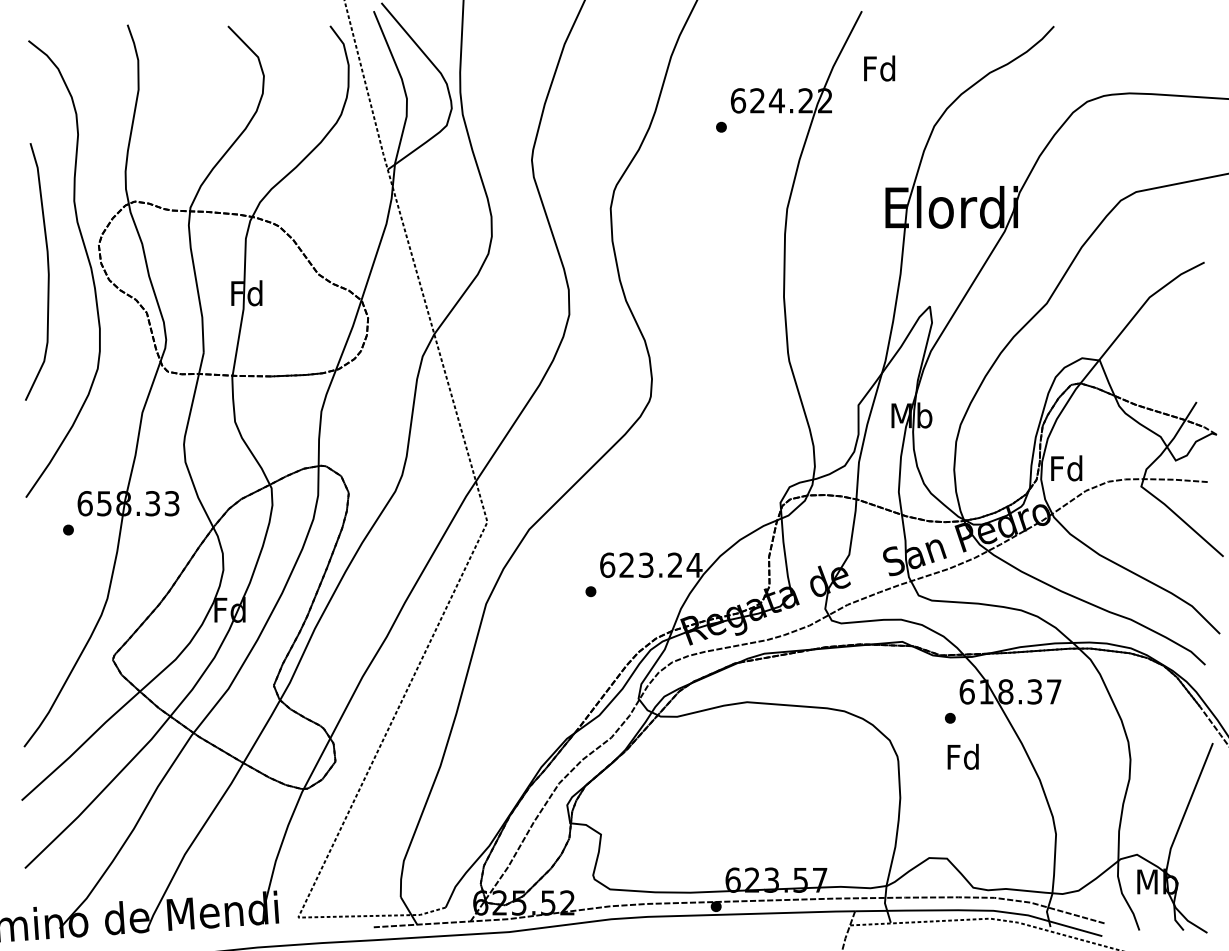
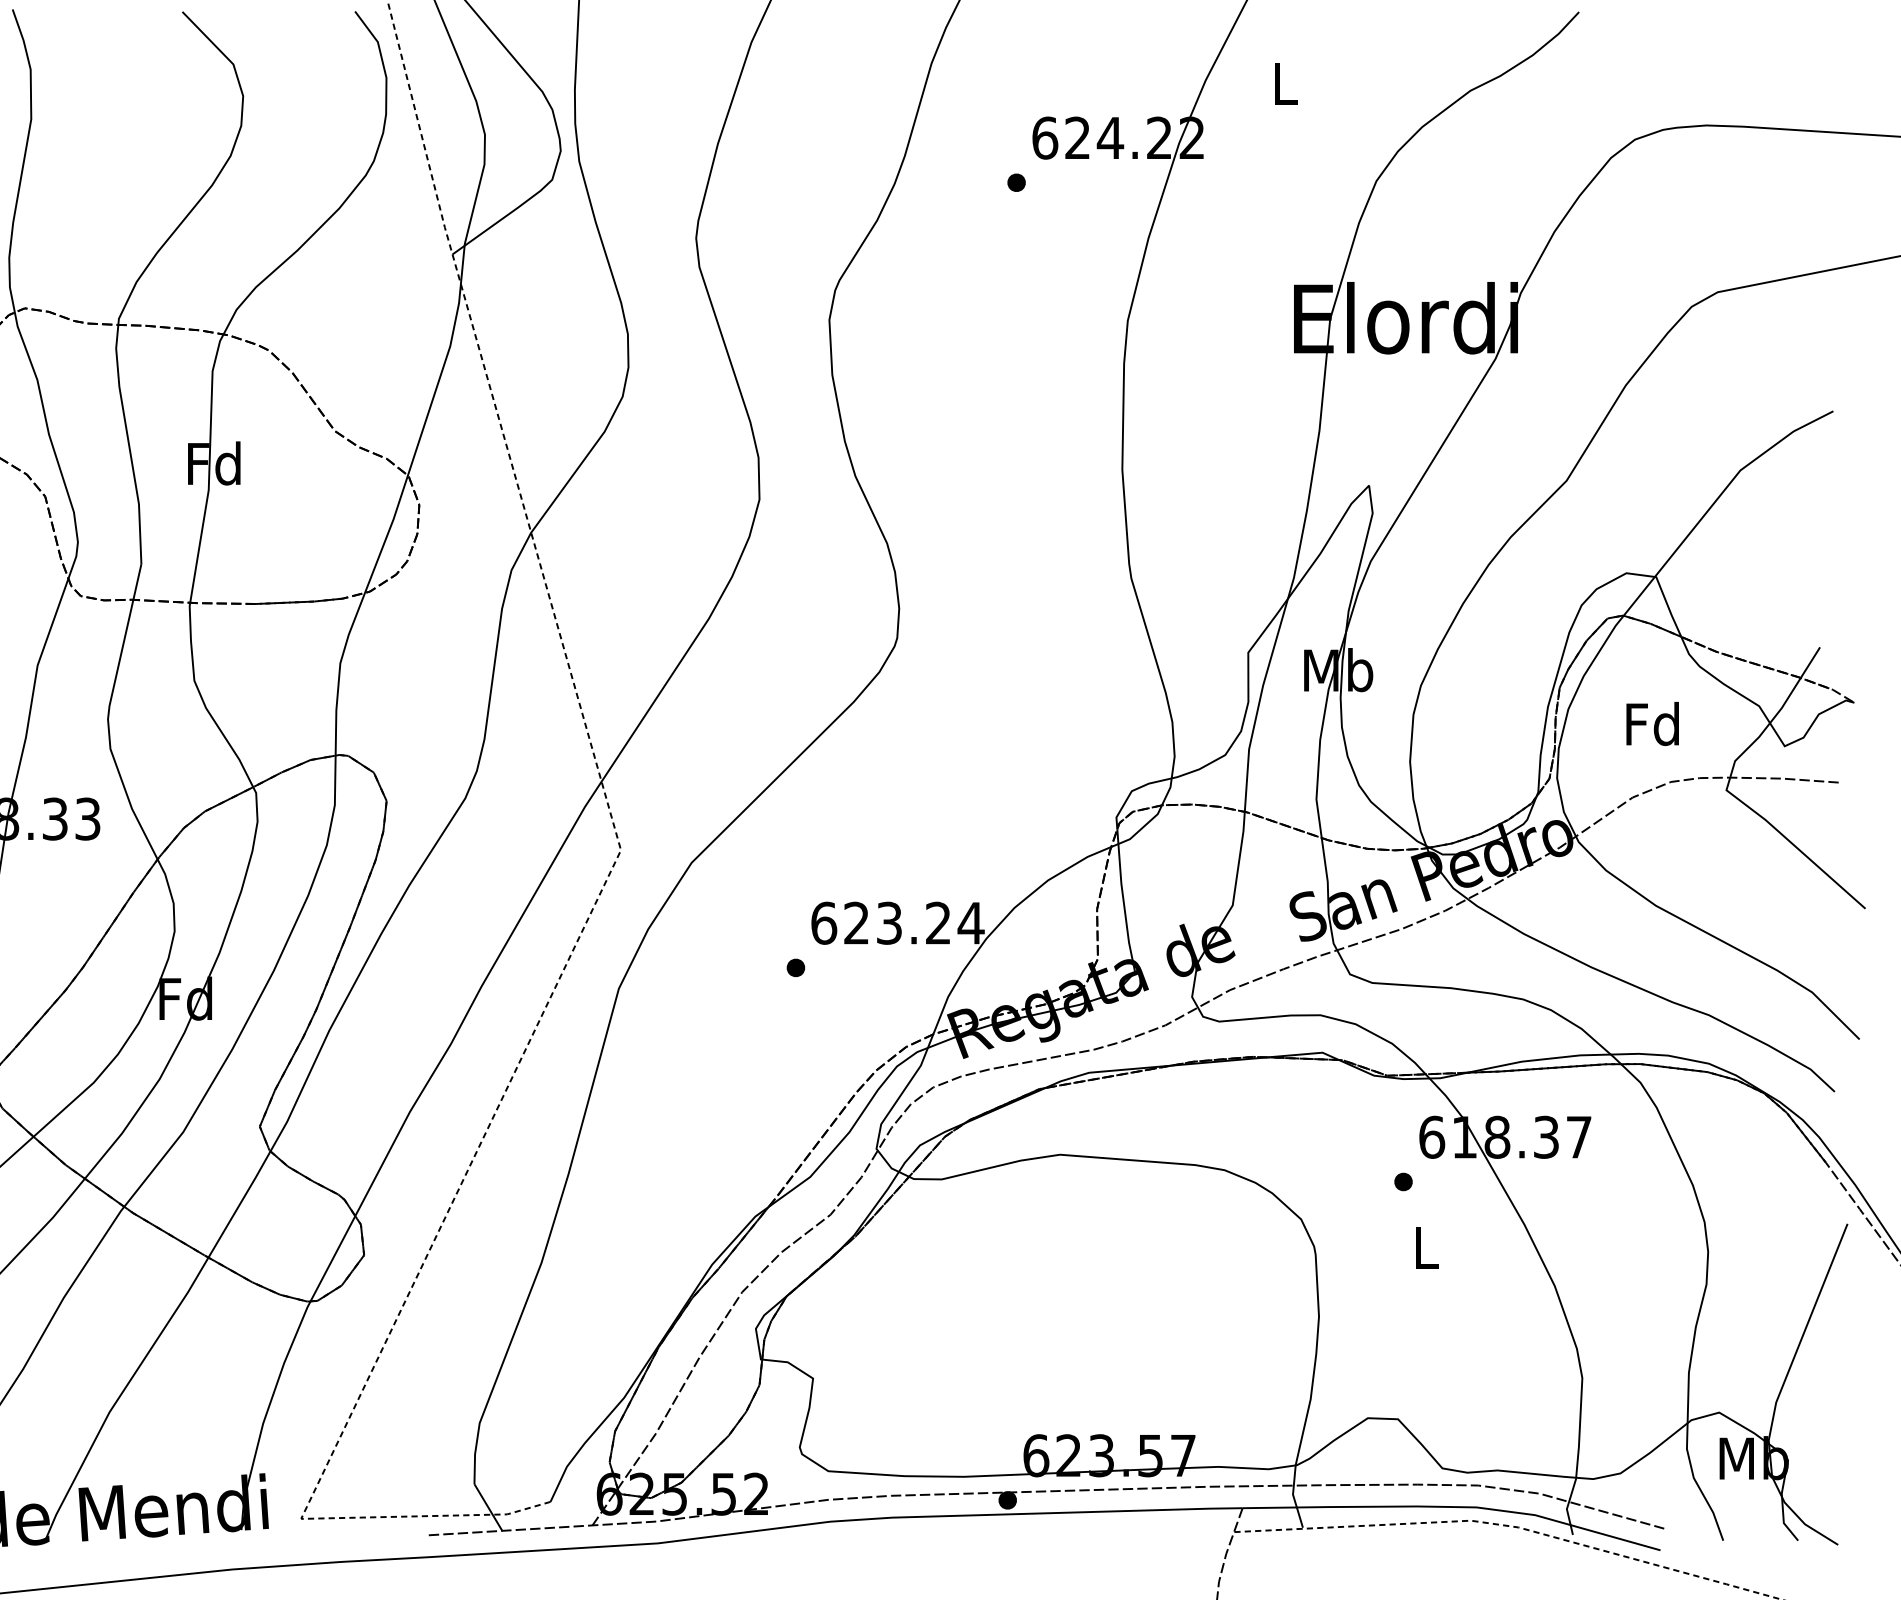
text: (879, 68) -> (1283, 83), Fd -> L
text: (1066, 468) -> (1652, 724), moved
text: (962, 756) -> (1424, 1246), Fd -> L

